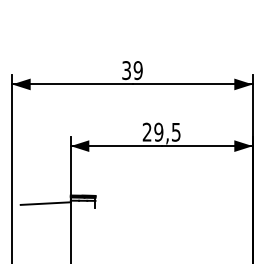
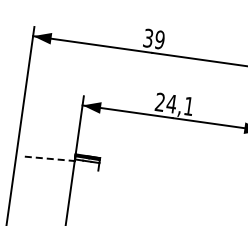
text: (167, 131) -> (180, 104), 29,5 -> 24,1
line: (46, 203) -> (50, 158), solid -> dashed

